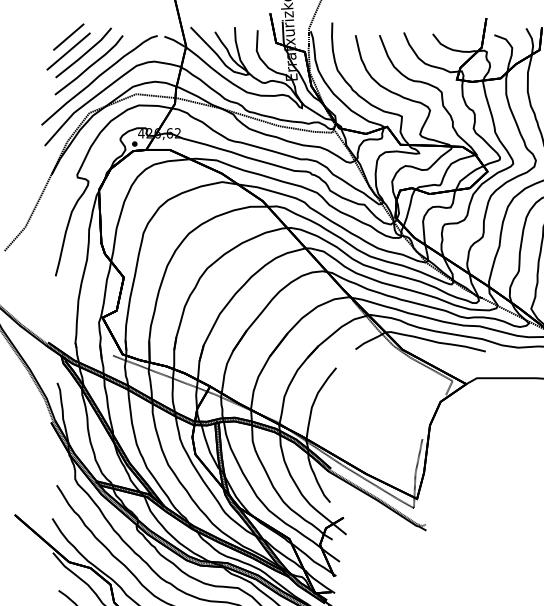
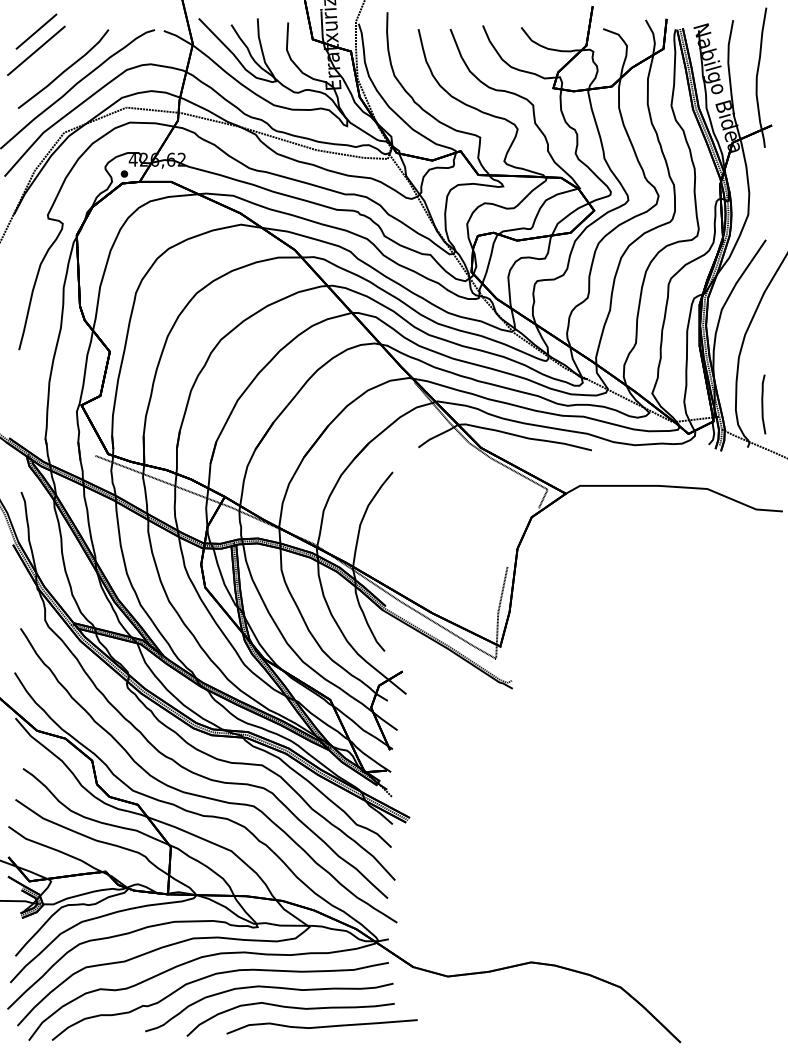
part: (83, 52) -> (55, 52), removed

